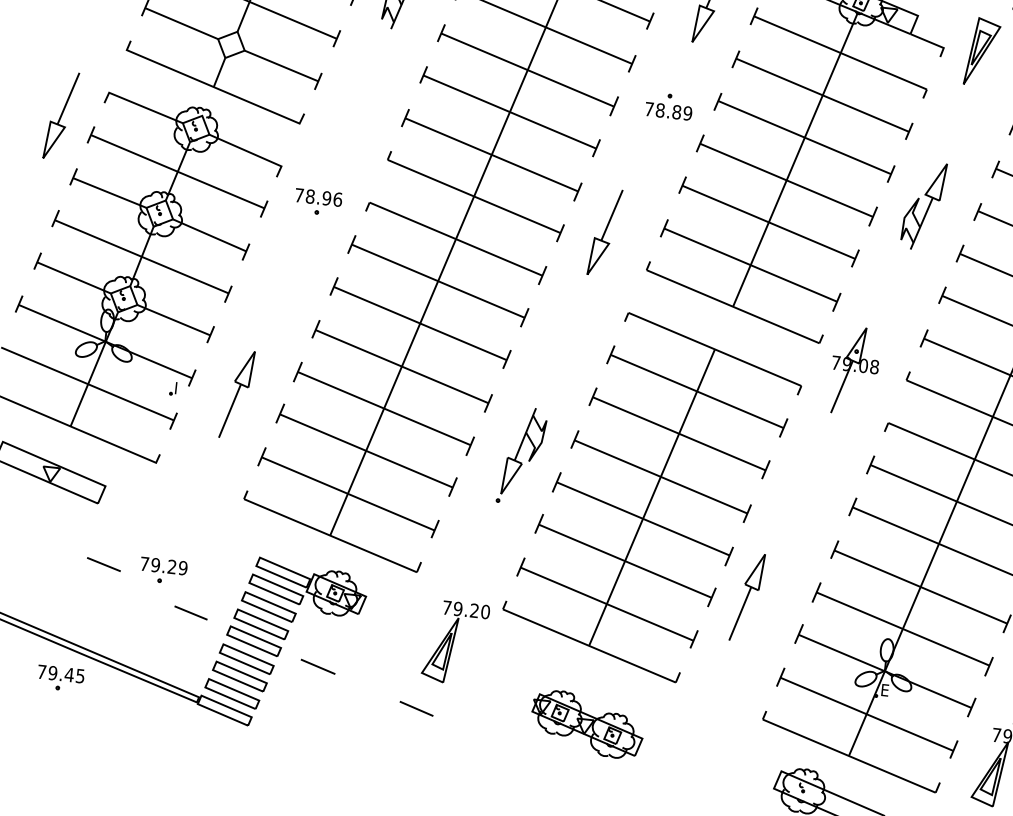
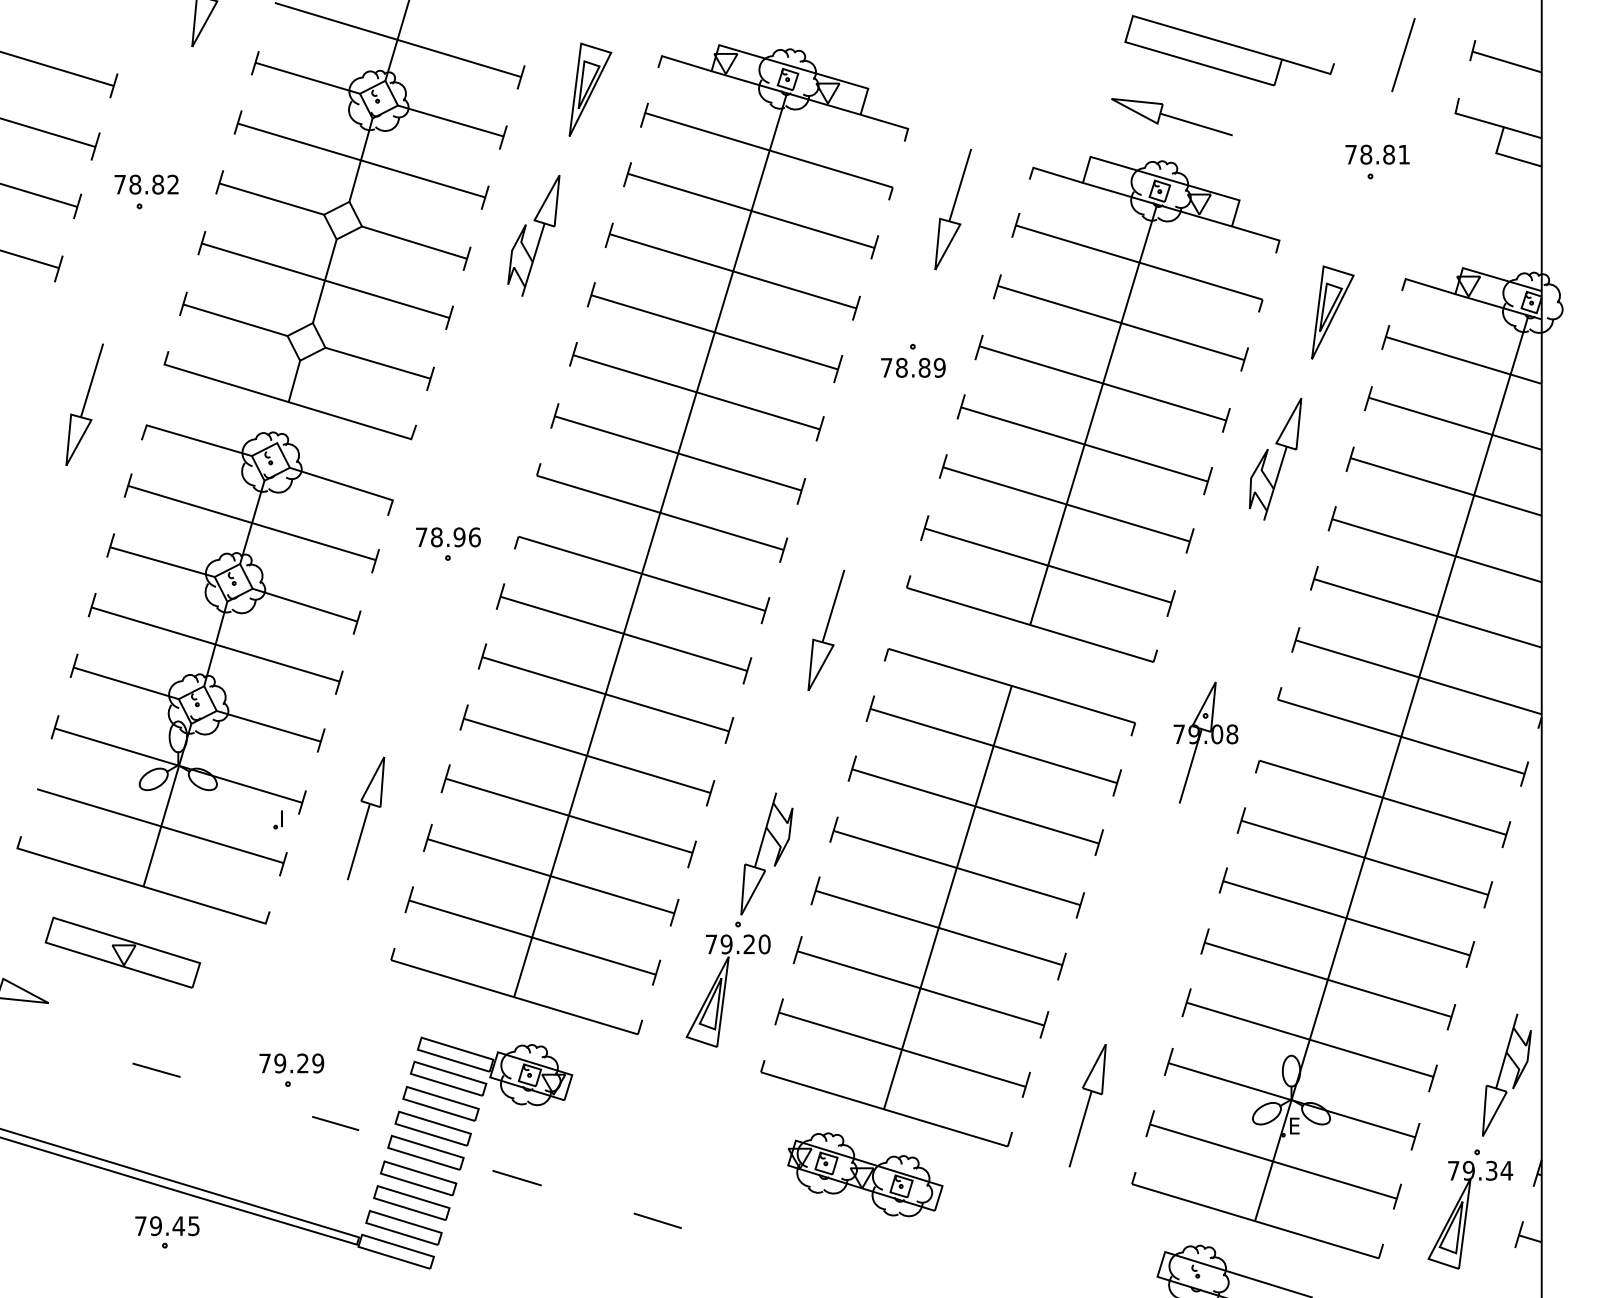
part: (982, 52) -> (1332, 312), moved
part: (61, 115) -> (84, 404), moved
part: (605, 232) -> (826, 630), moved
part: (854, 370) -> (1205, 742), moved
line: (103, 564) -> (156, 1069), moved
part: (747, 597) -> (1087, 1105), moved
part: (455, 642) -> (727, 990), moved
part: (587, 724) -> (865, 1174), moved

